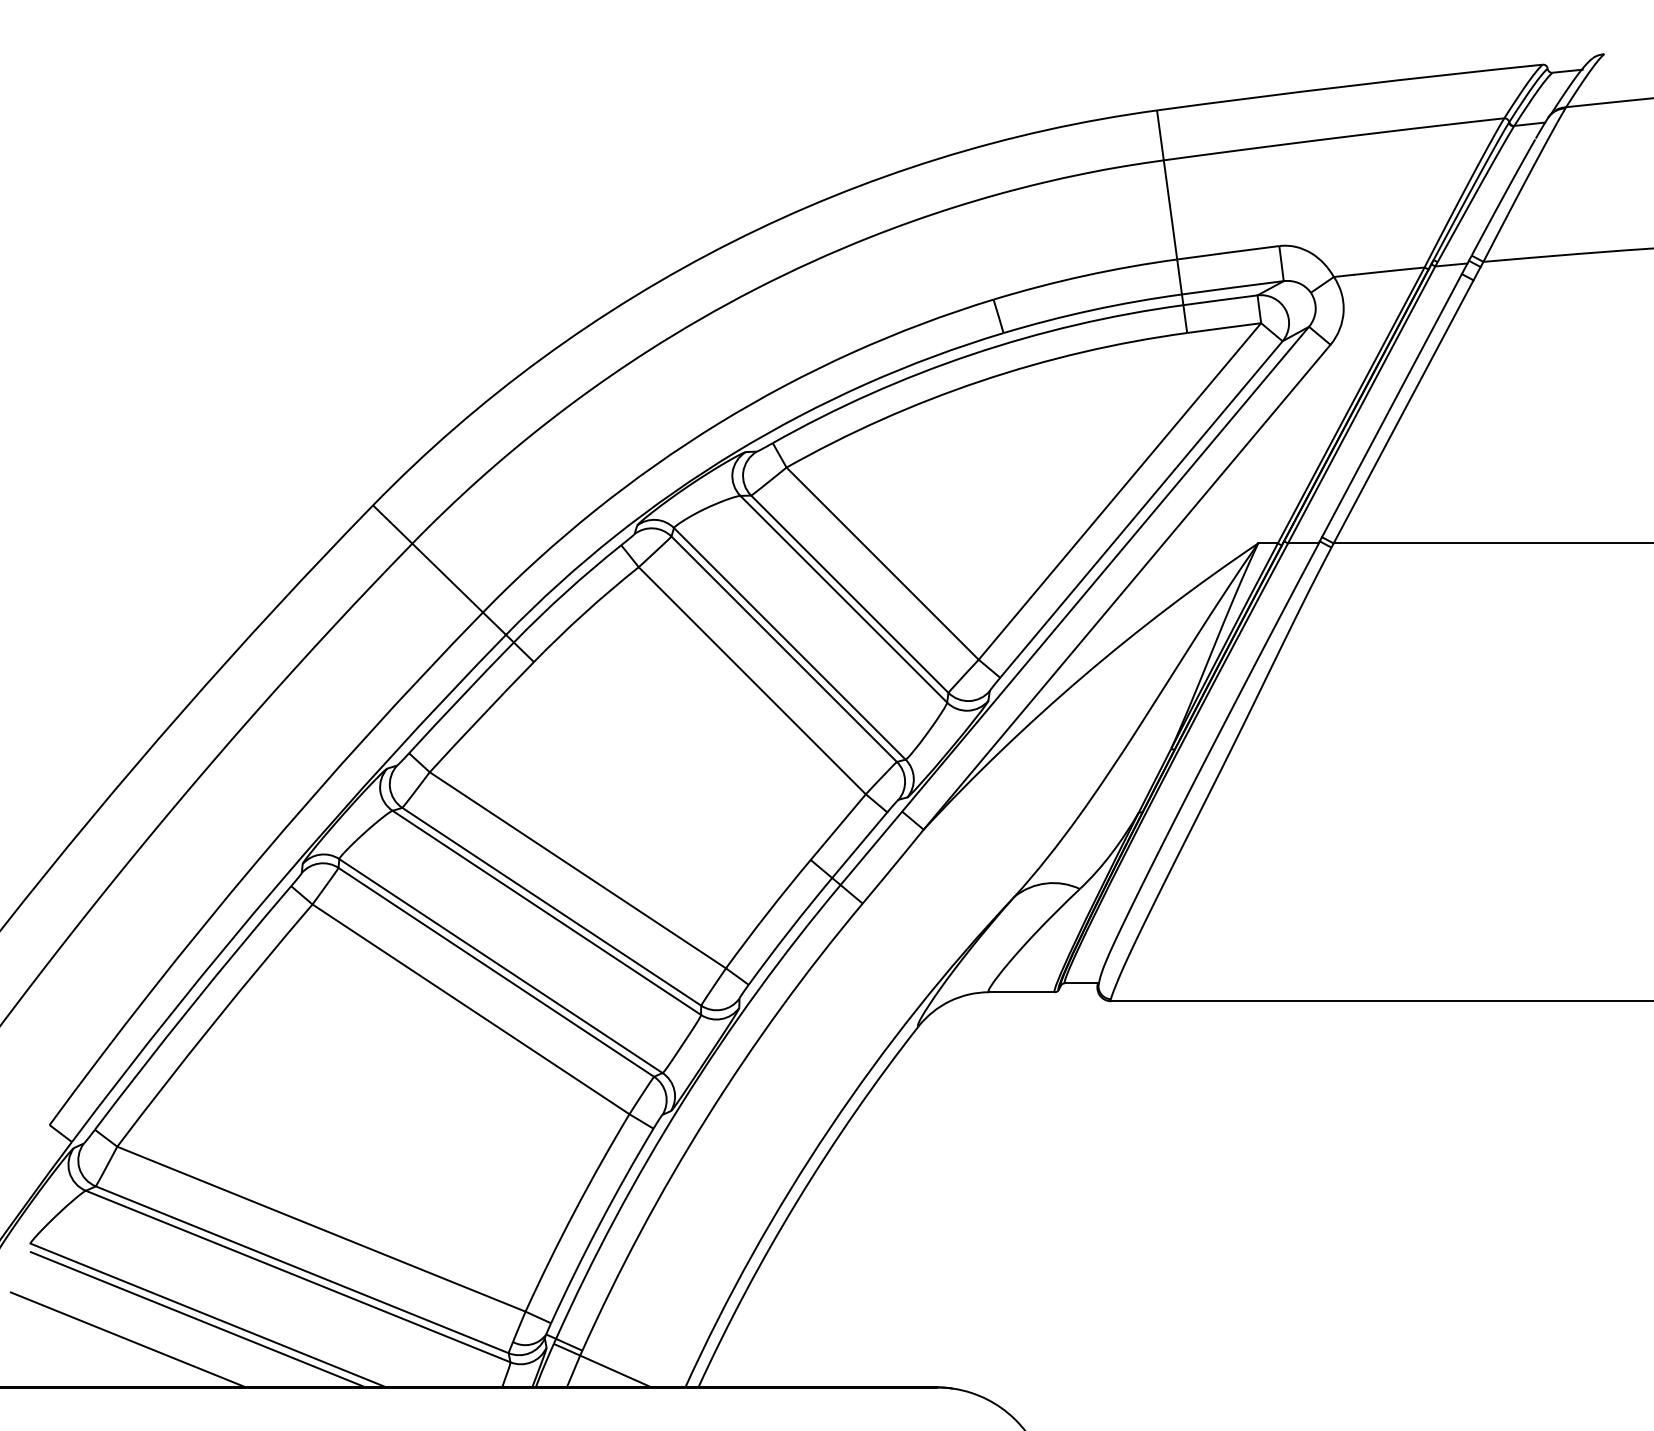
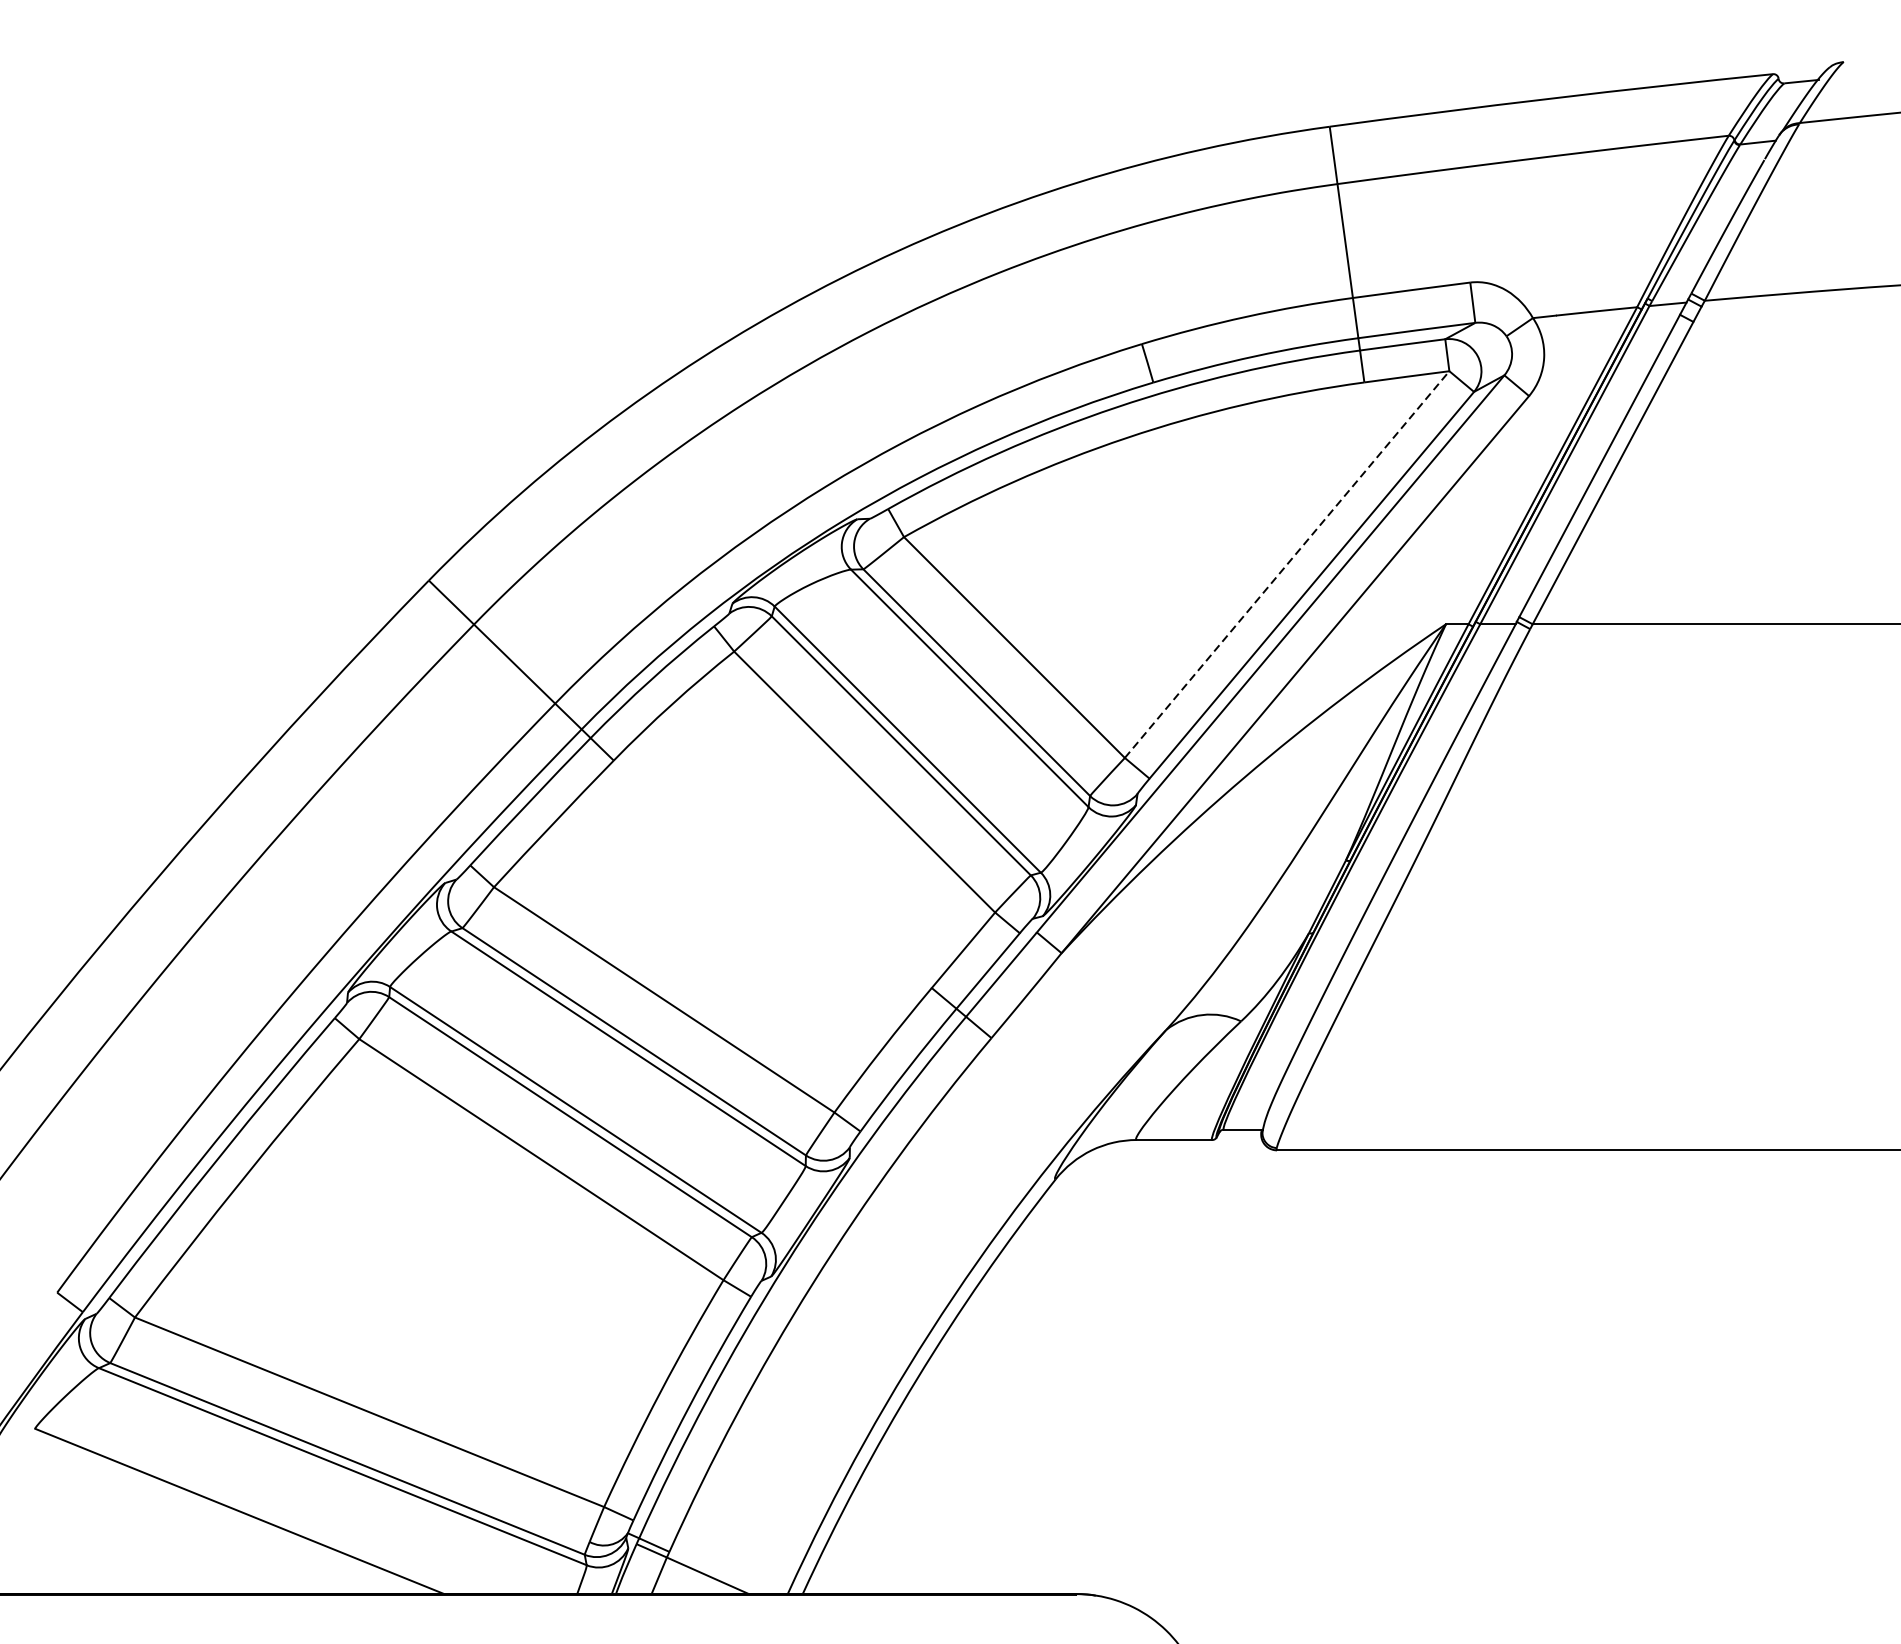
line: (1119, 491) -> (1286, 564), solid -> dashed
line: (197, 1319) -> (227, 1516), removed
line: (127, 1339) -> (146, 1539), removed

